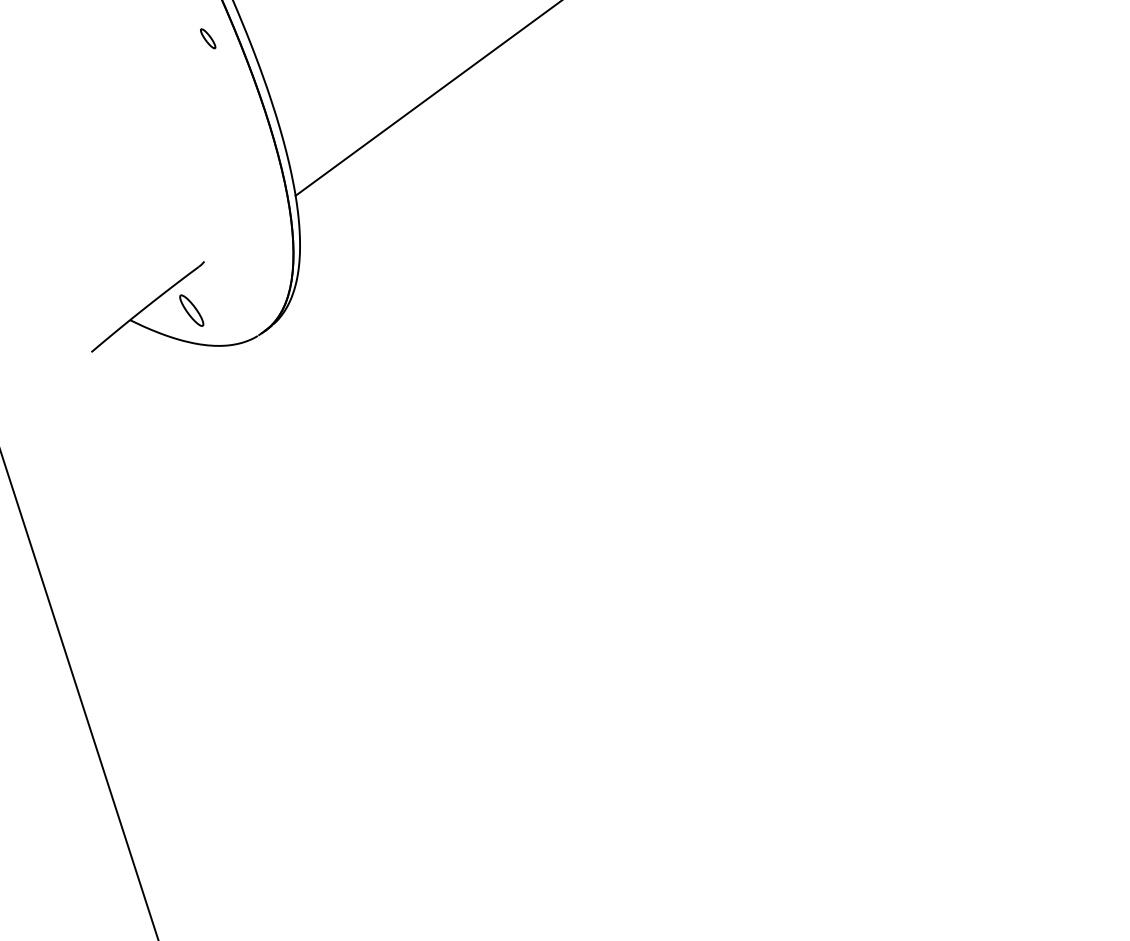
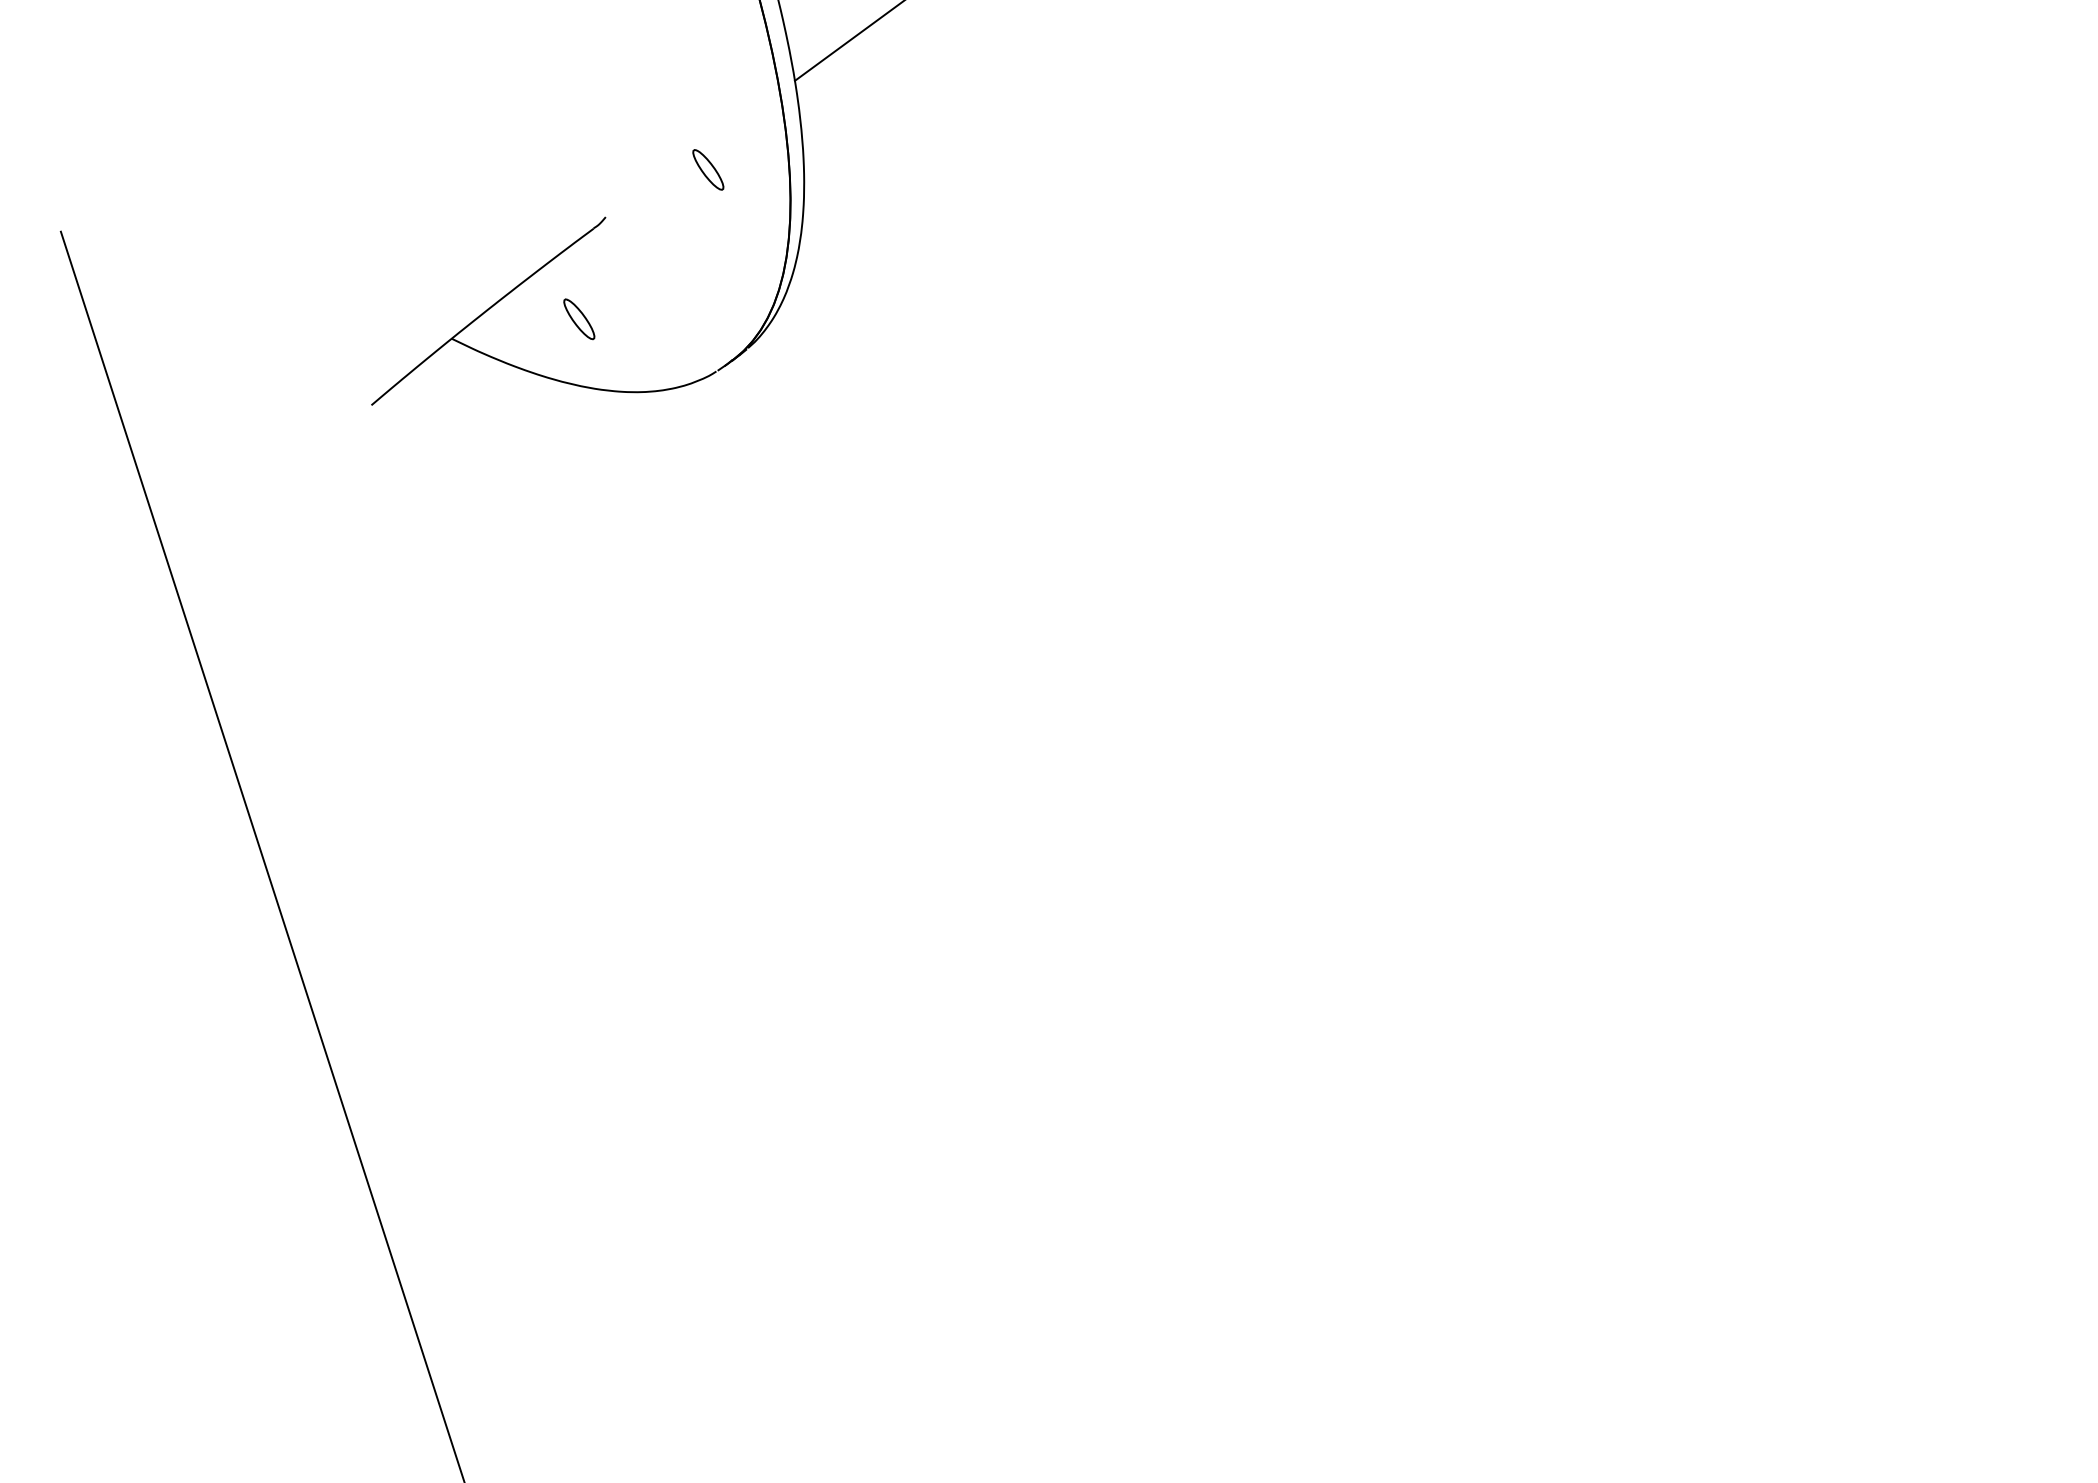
part: (253, 238) -> (707, 169), added
part: (191, 310) -> (578, 318), size x0.62

